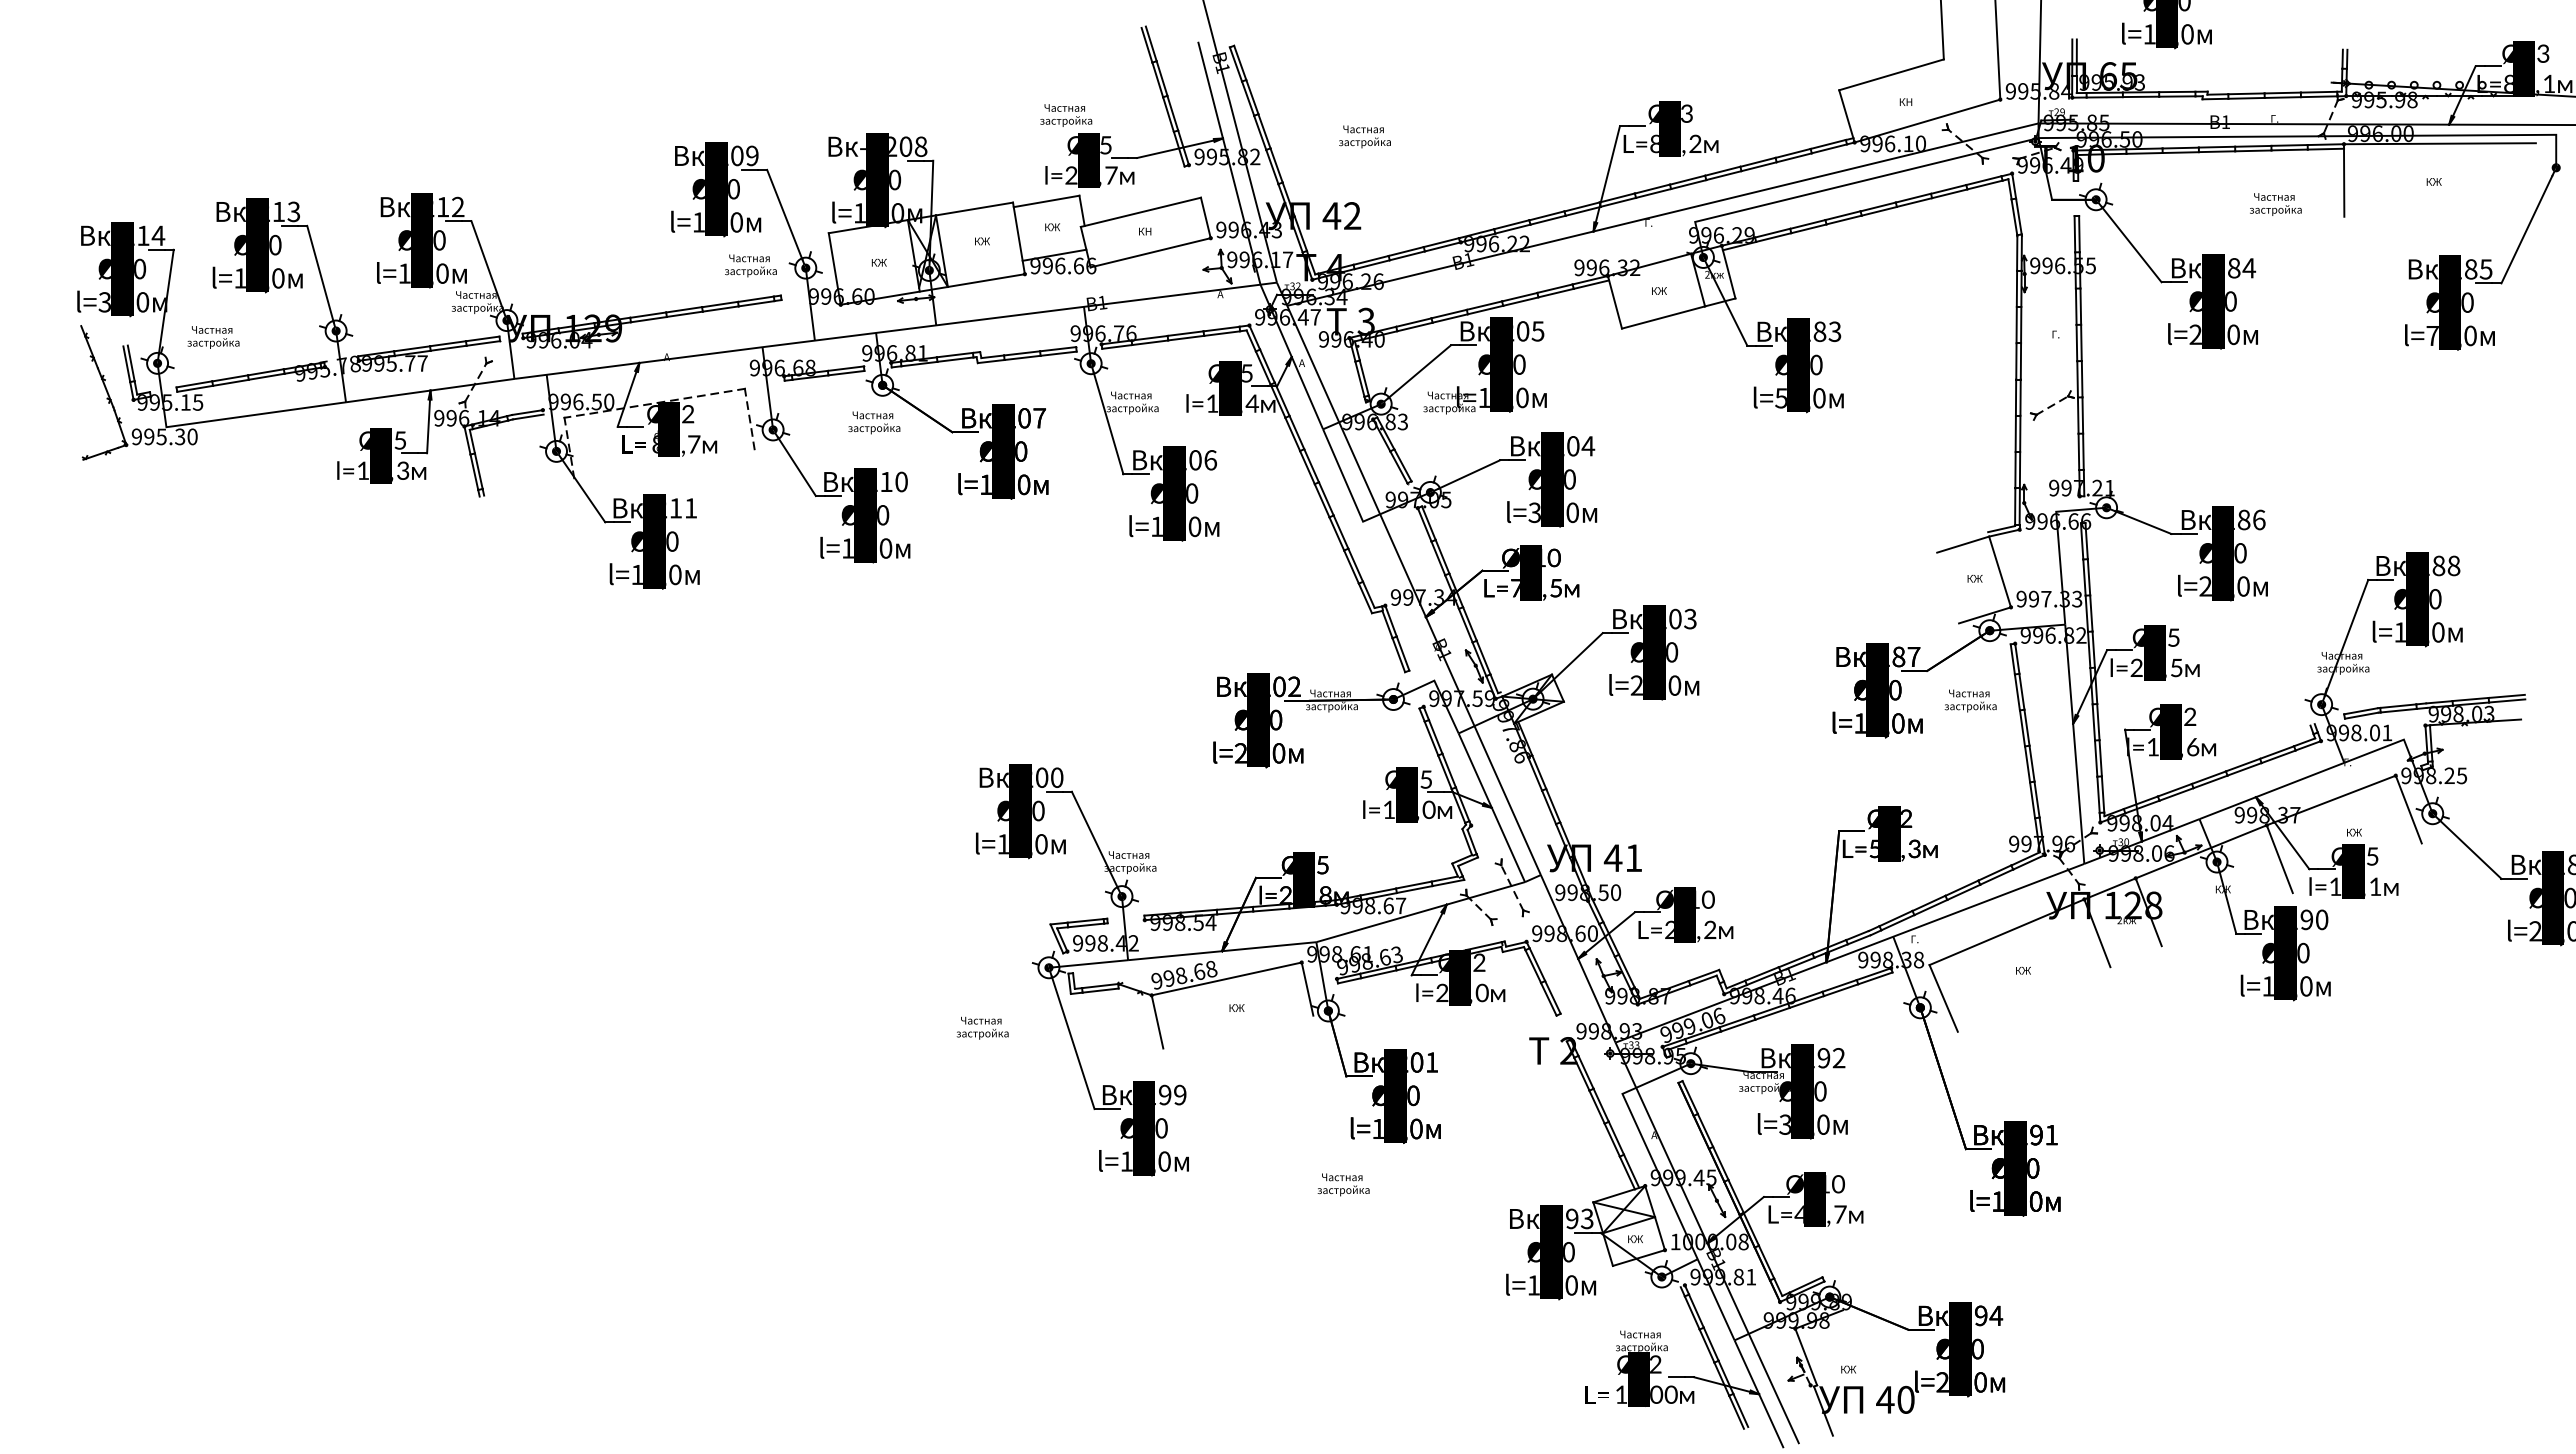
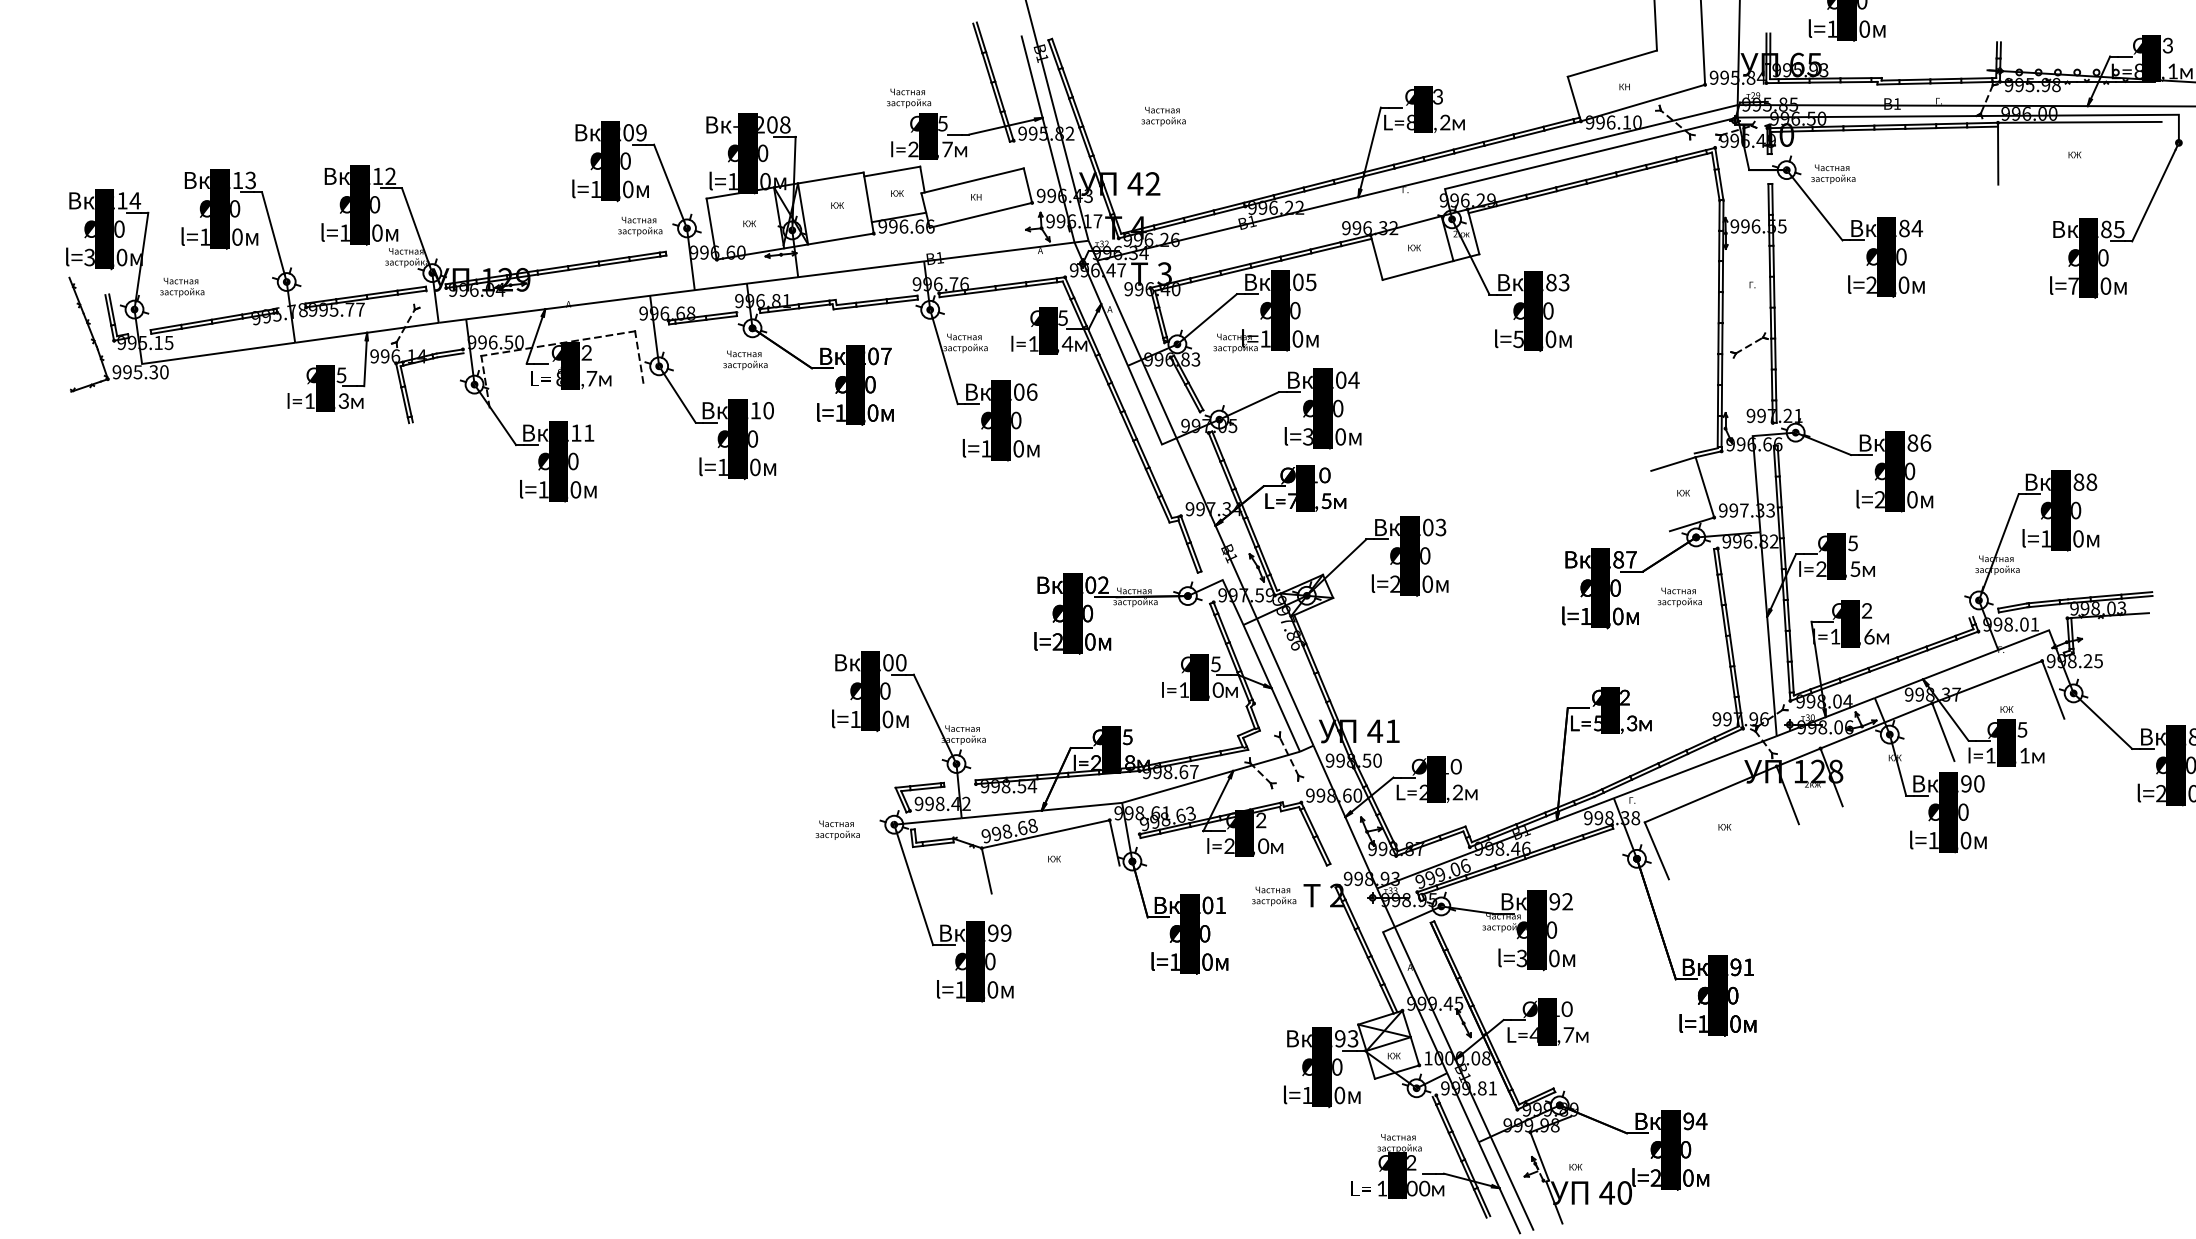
text: (2275, 204) -> (1833, 174), moved
text: (982, 1027) -> (837, 829), moved
text: (1343, 1184) -> (1273, 896), moved

